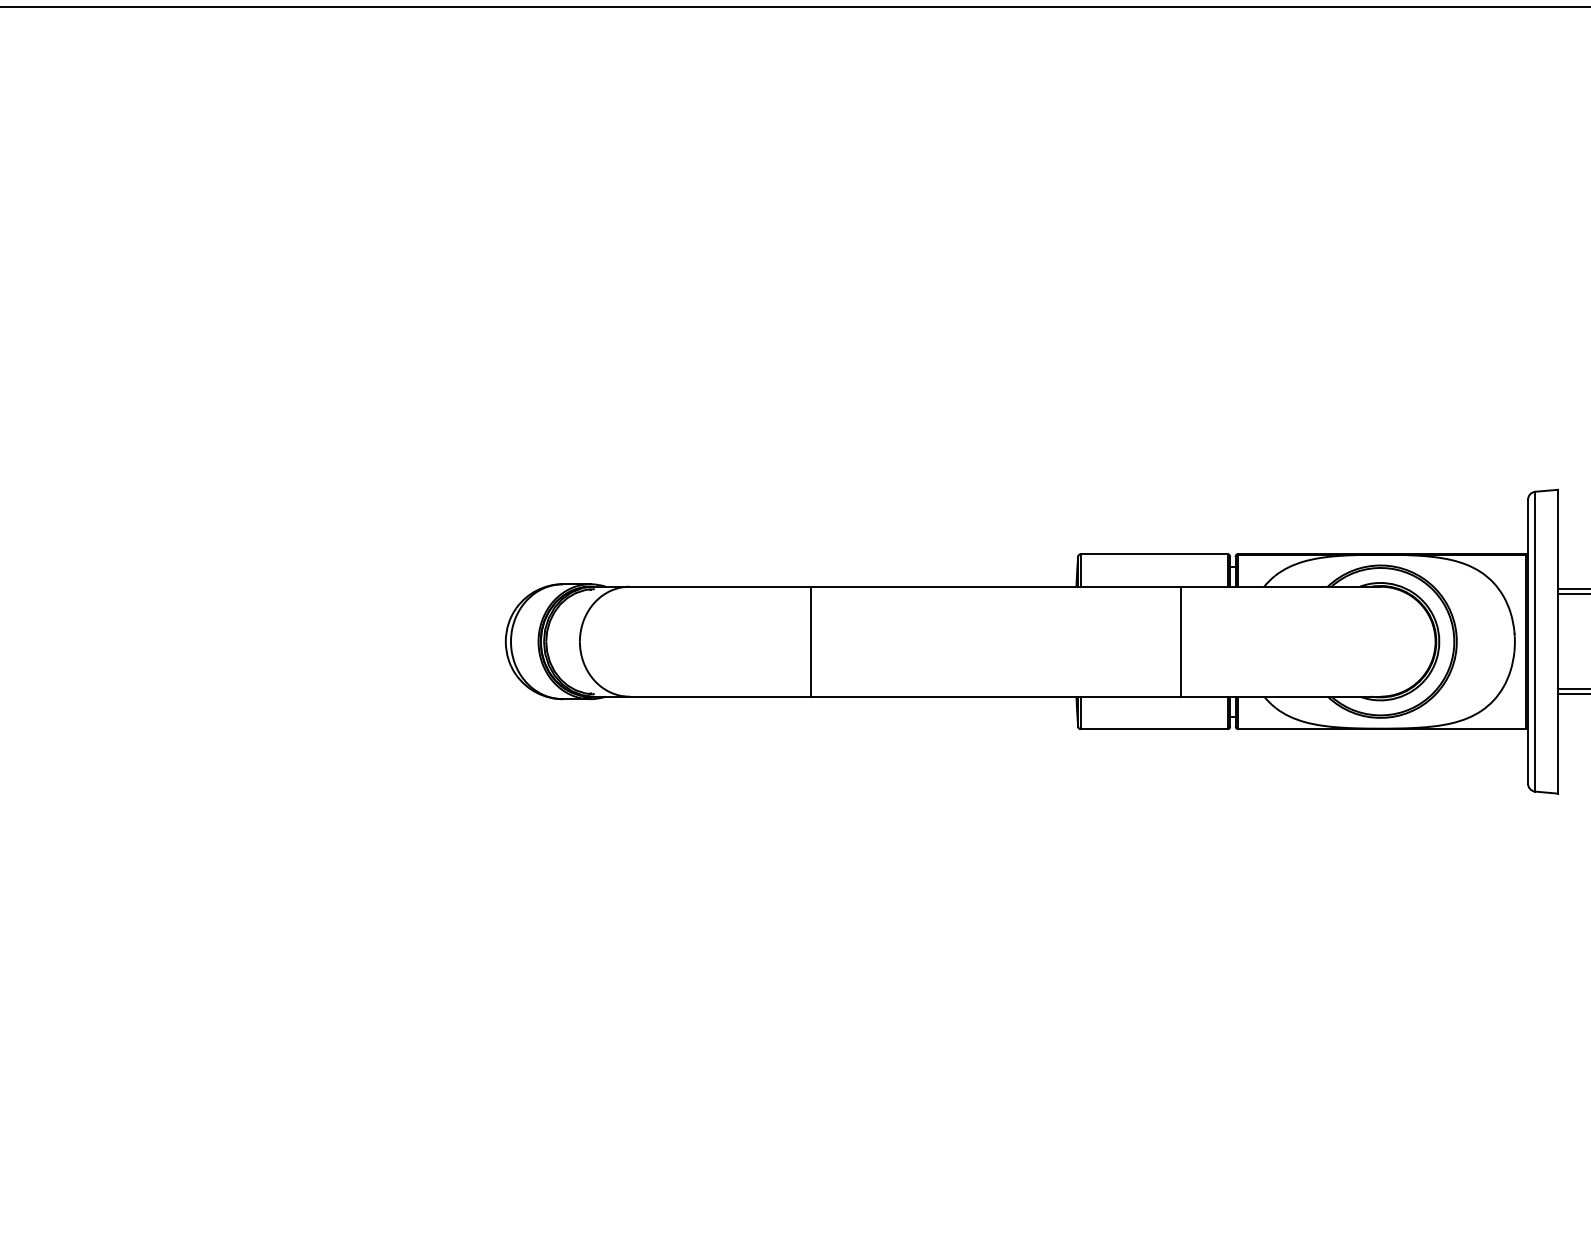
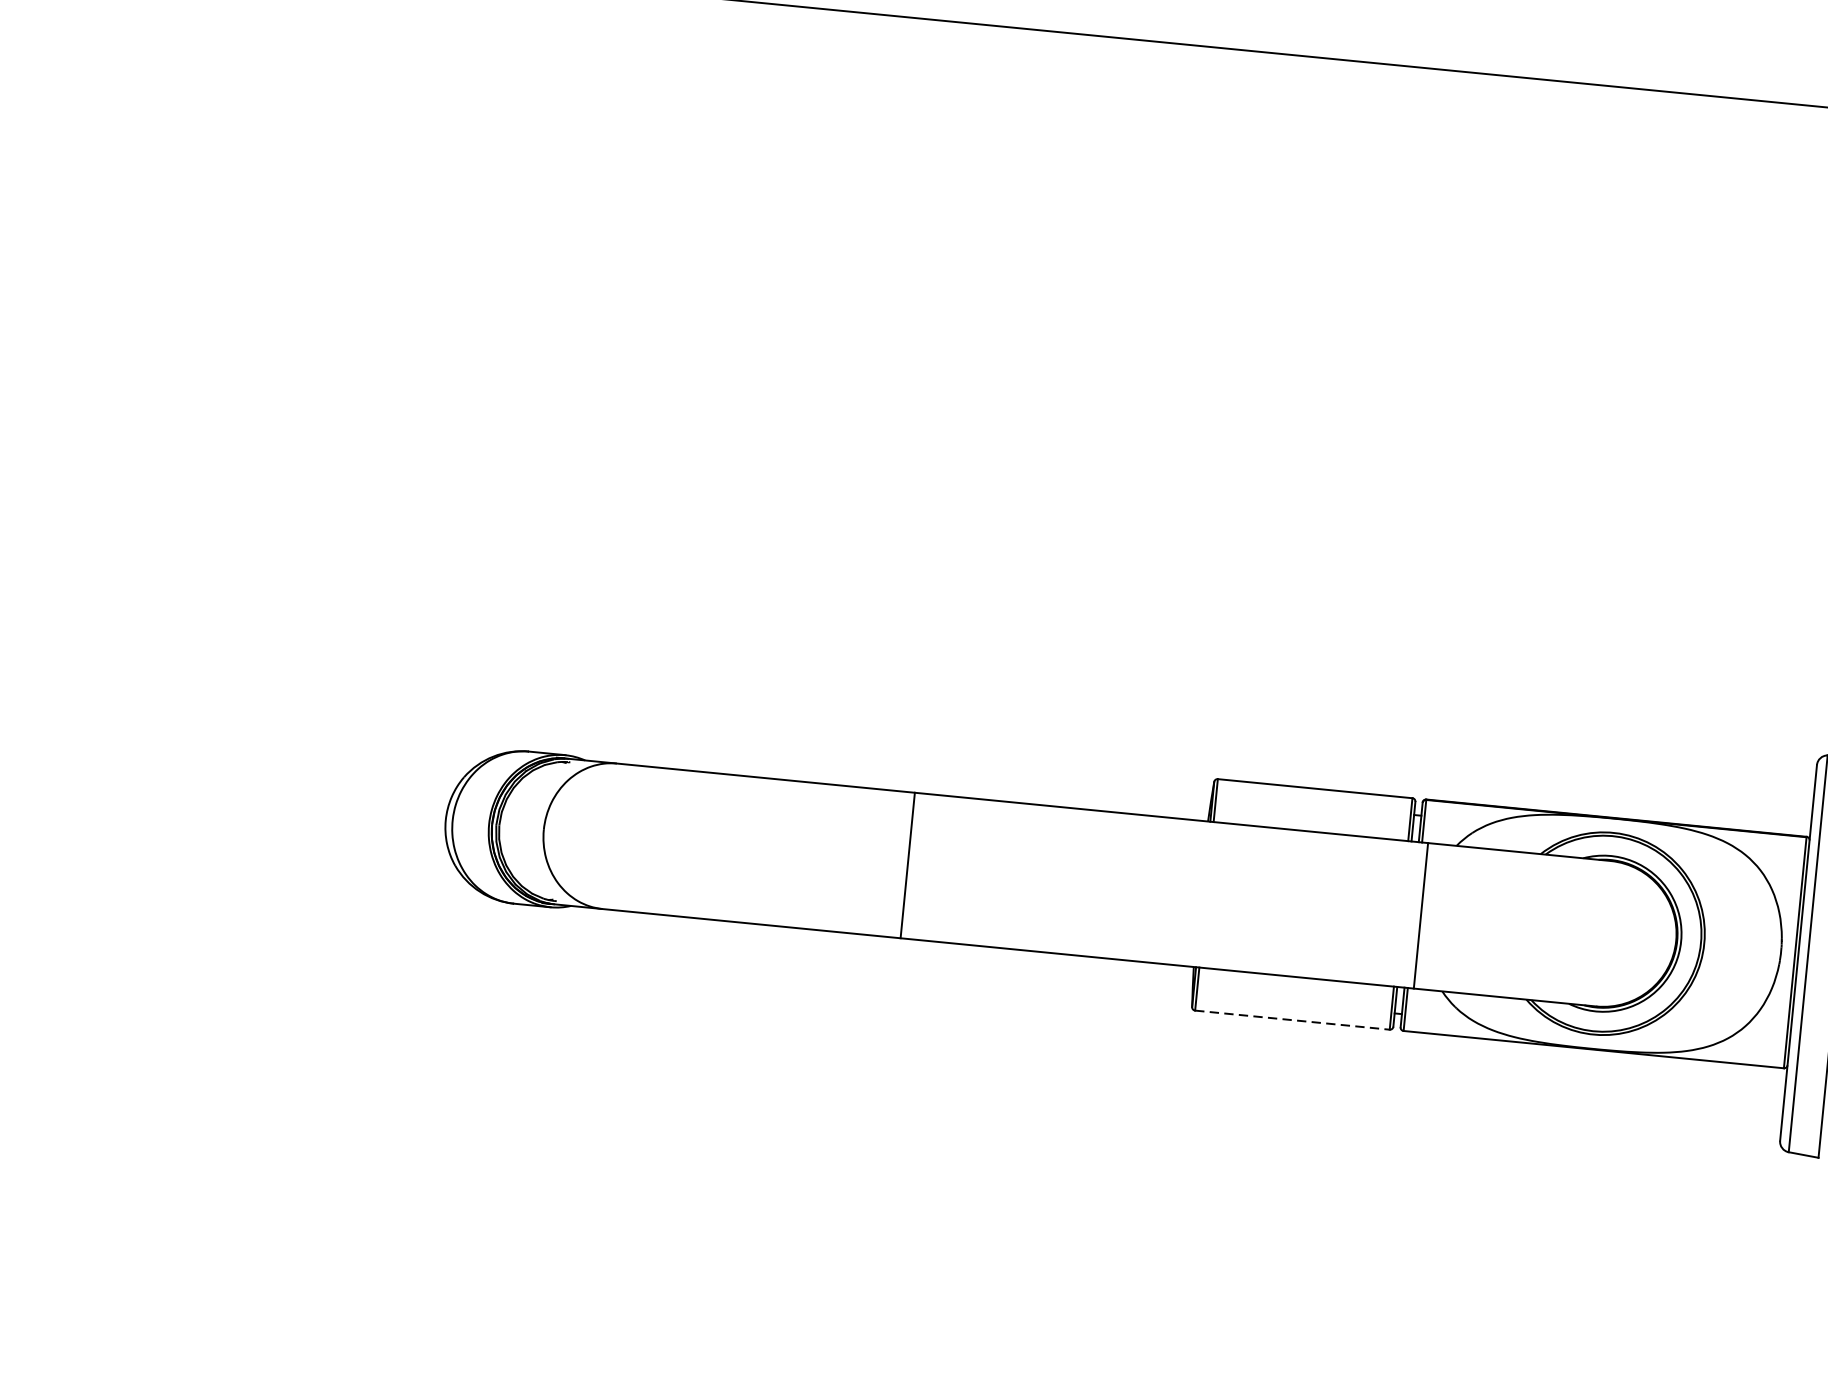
line: (810, 641) -> (907, 865), moved
line: (1180, 641) -> (1420, 915), moved
line: (1154, 729) -> (1292, 1020), solid -> dashed

